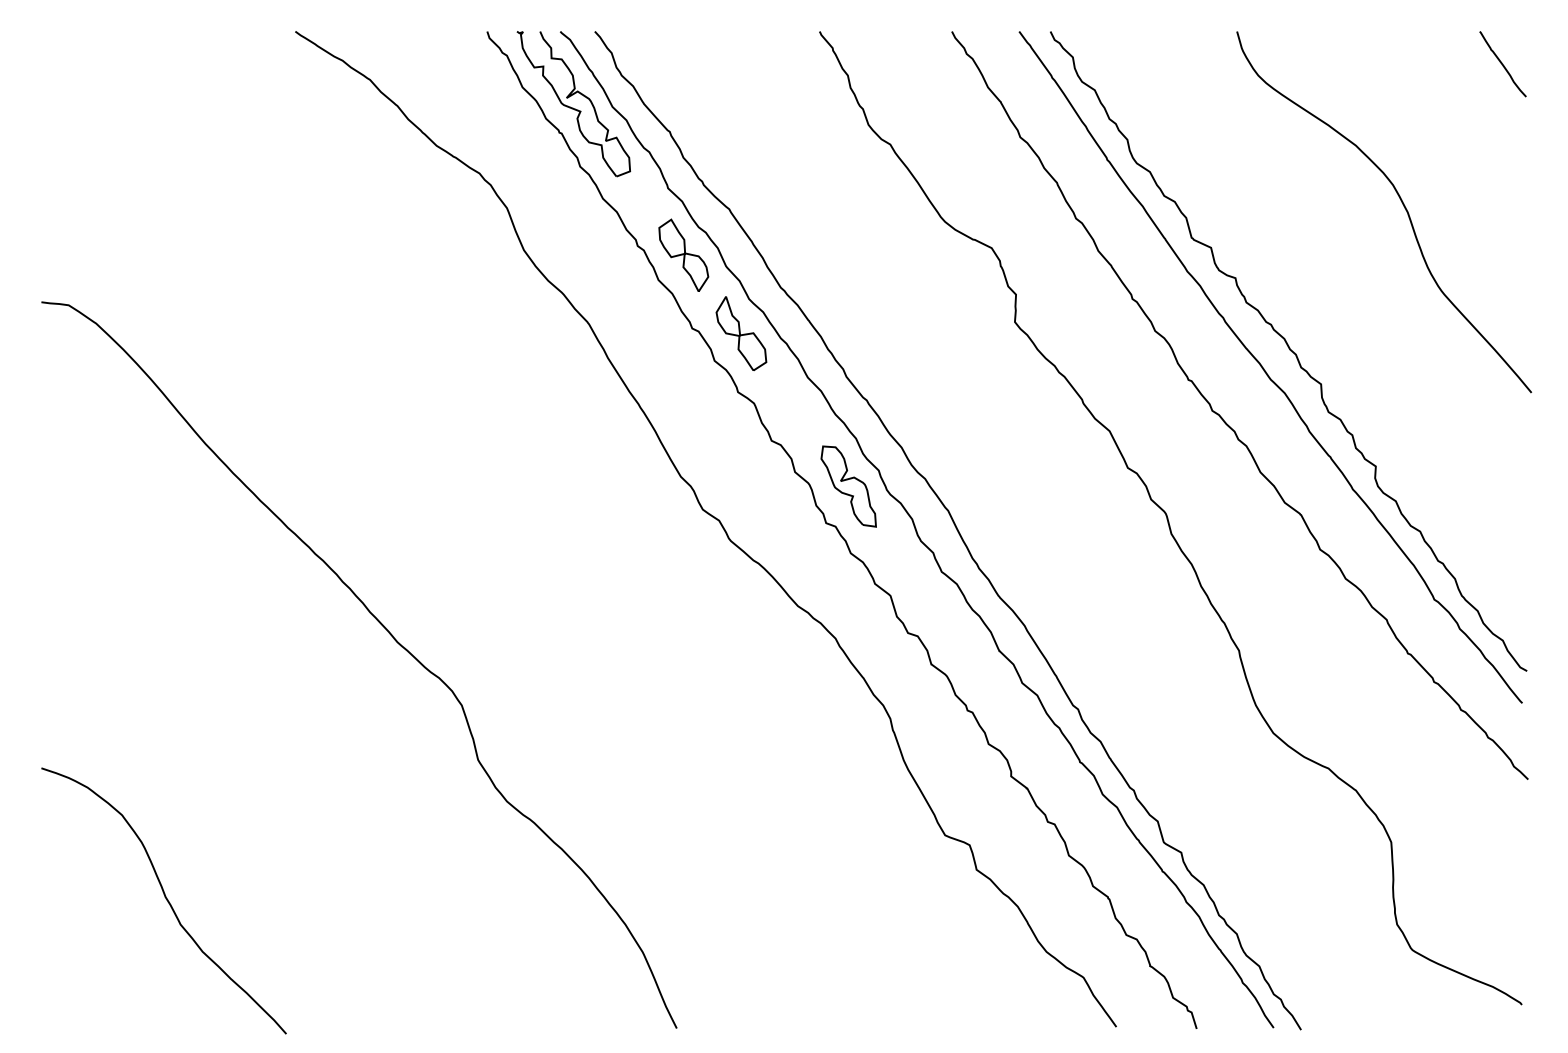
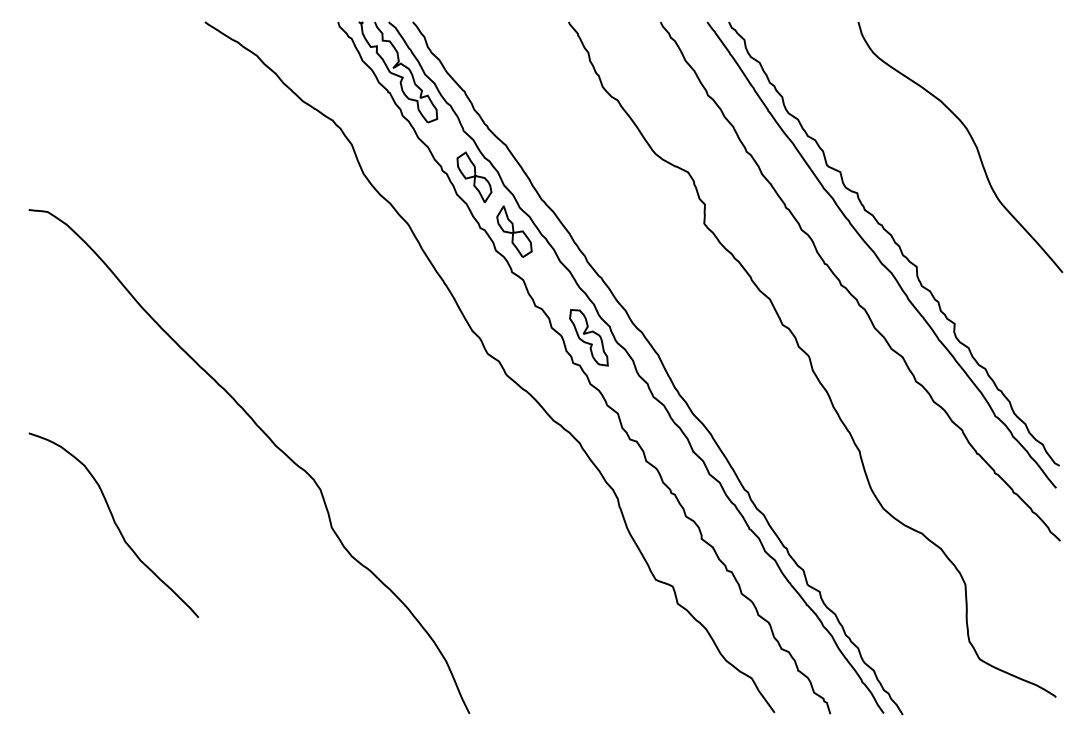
line: (1502, 63) -> (1042, 44), removed
curve: (165, 899) -> (114, 524), moved

